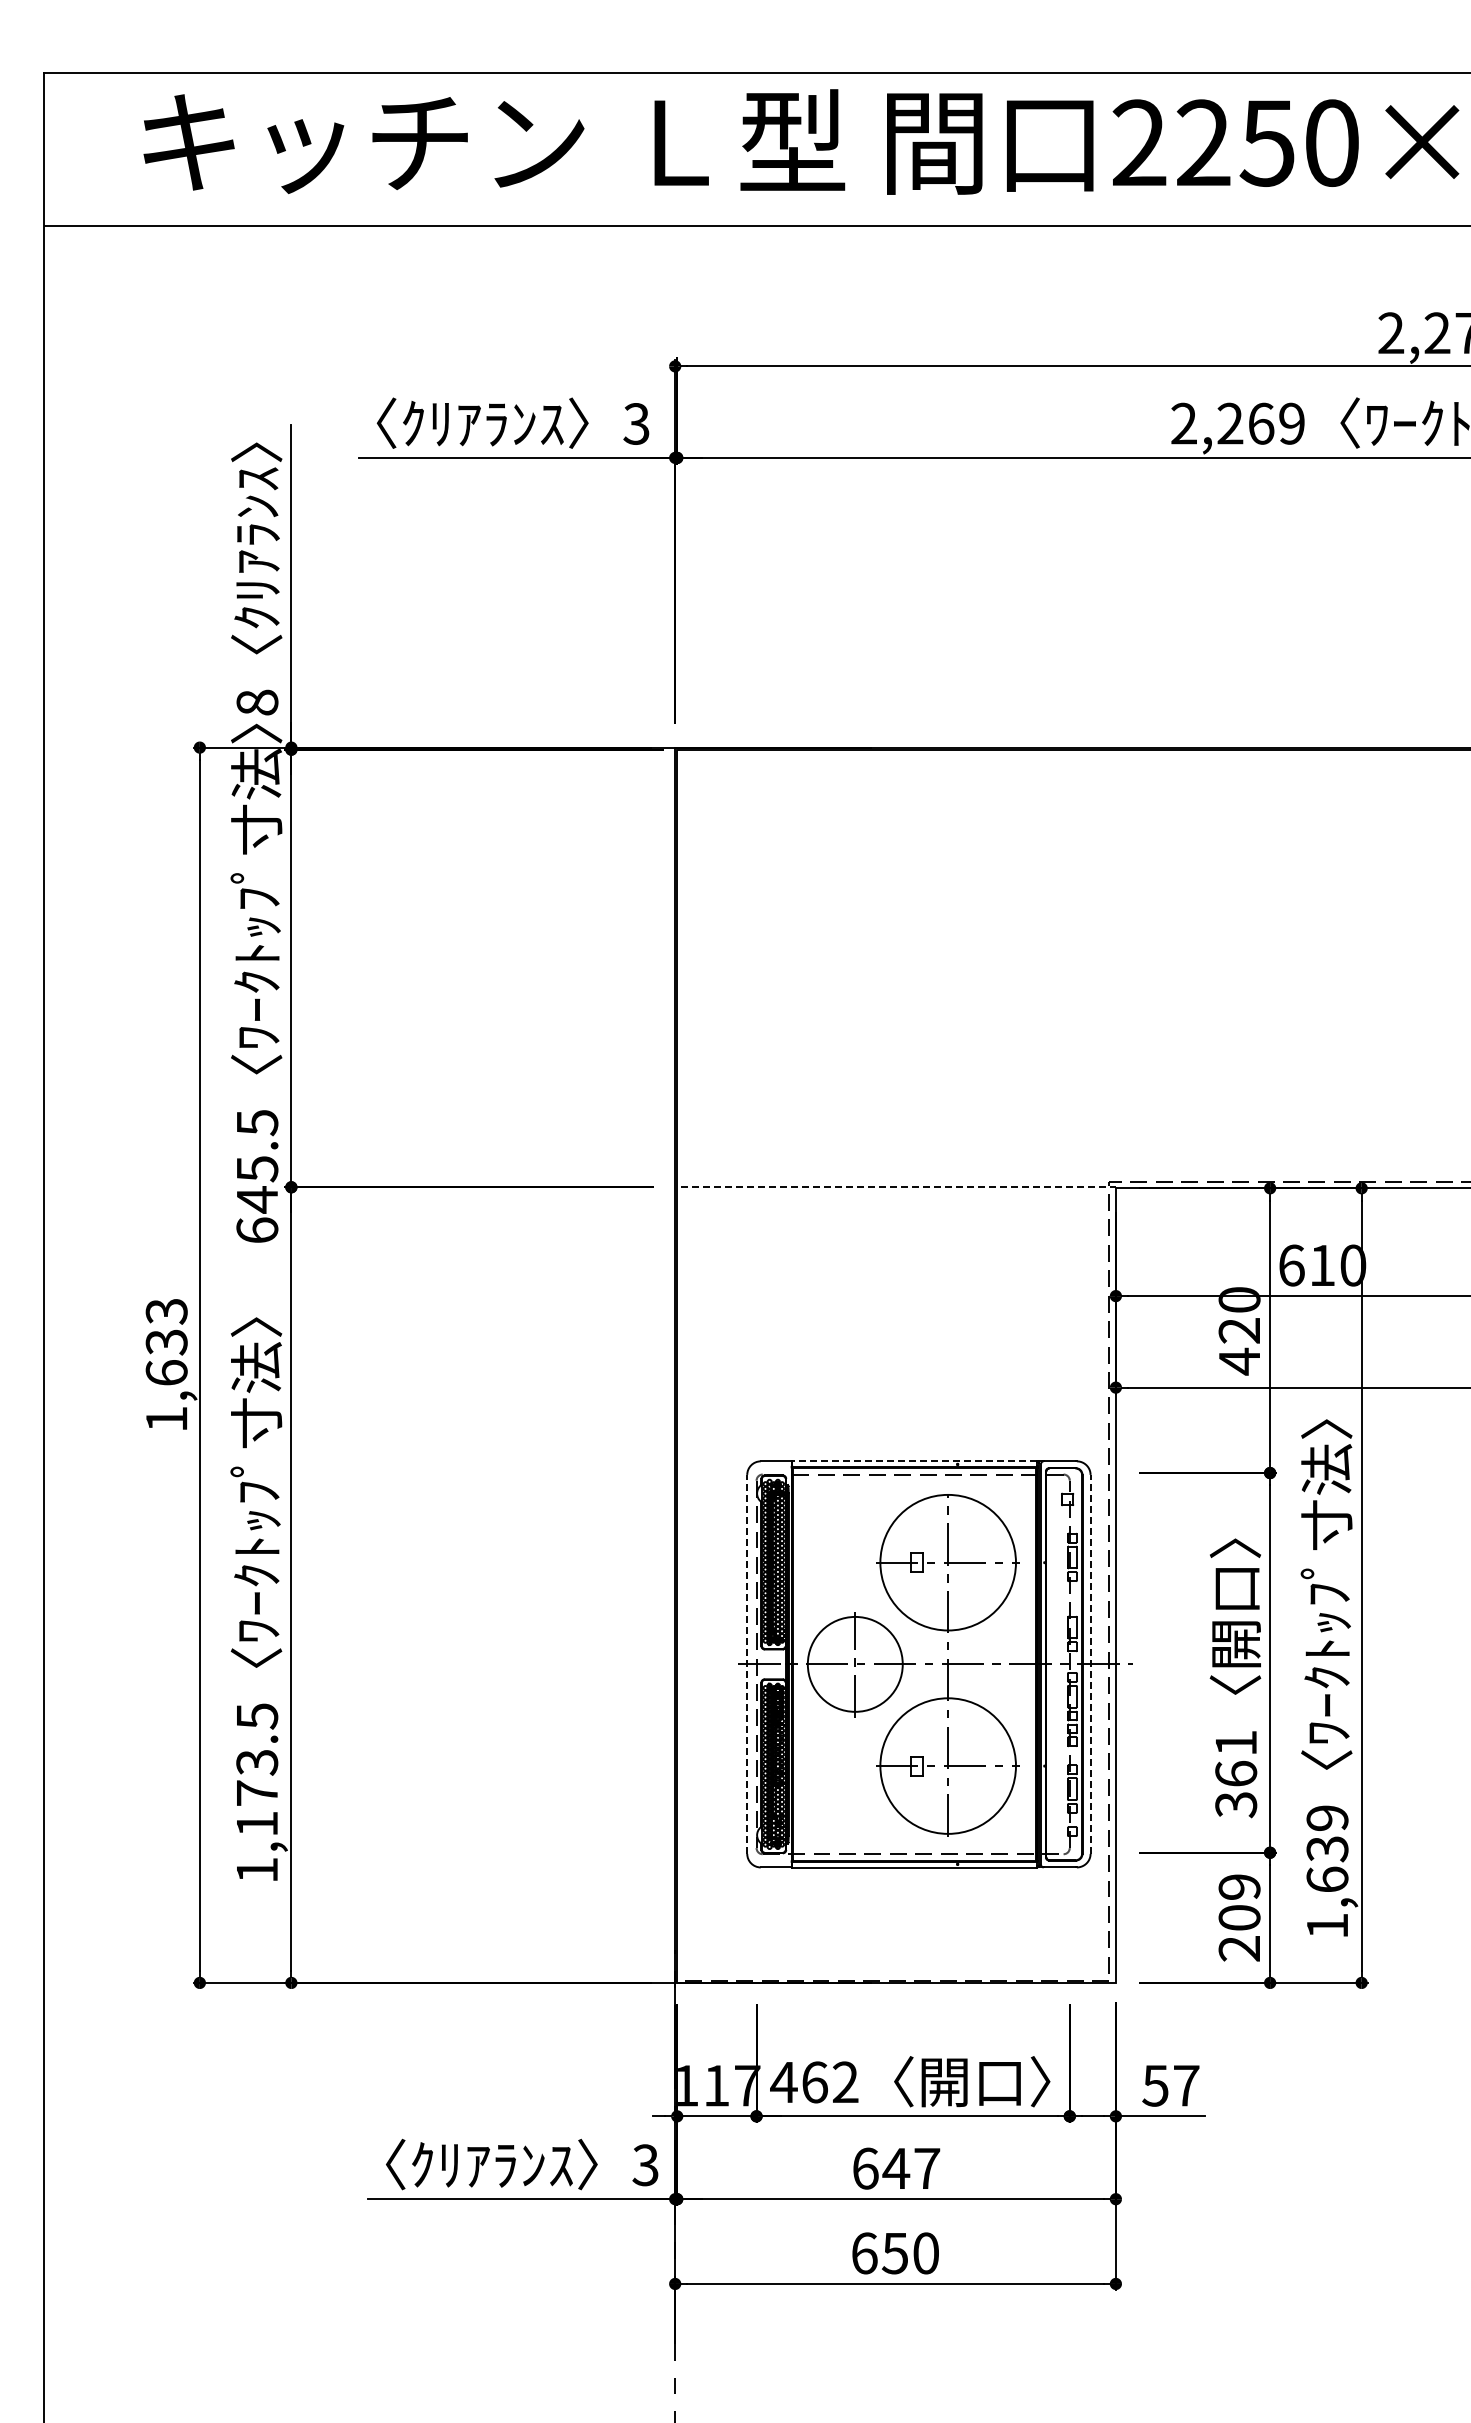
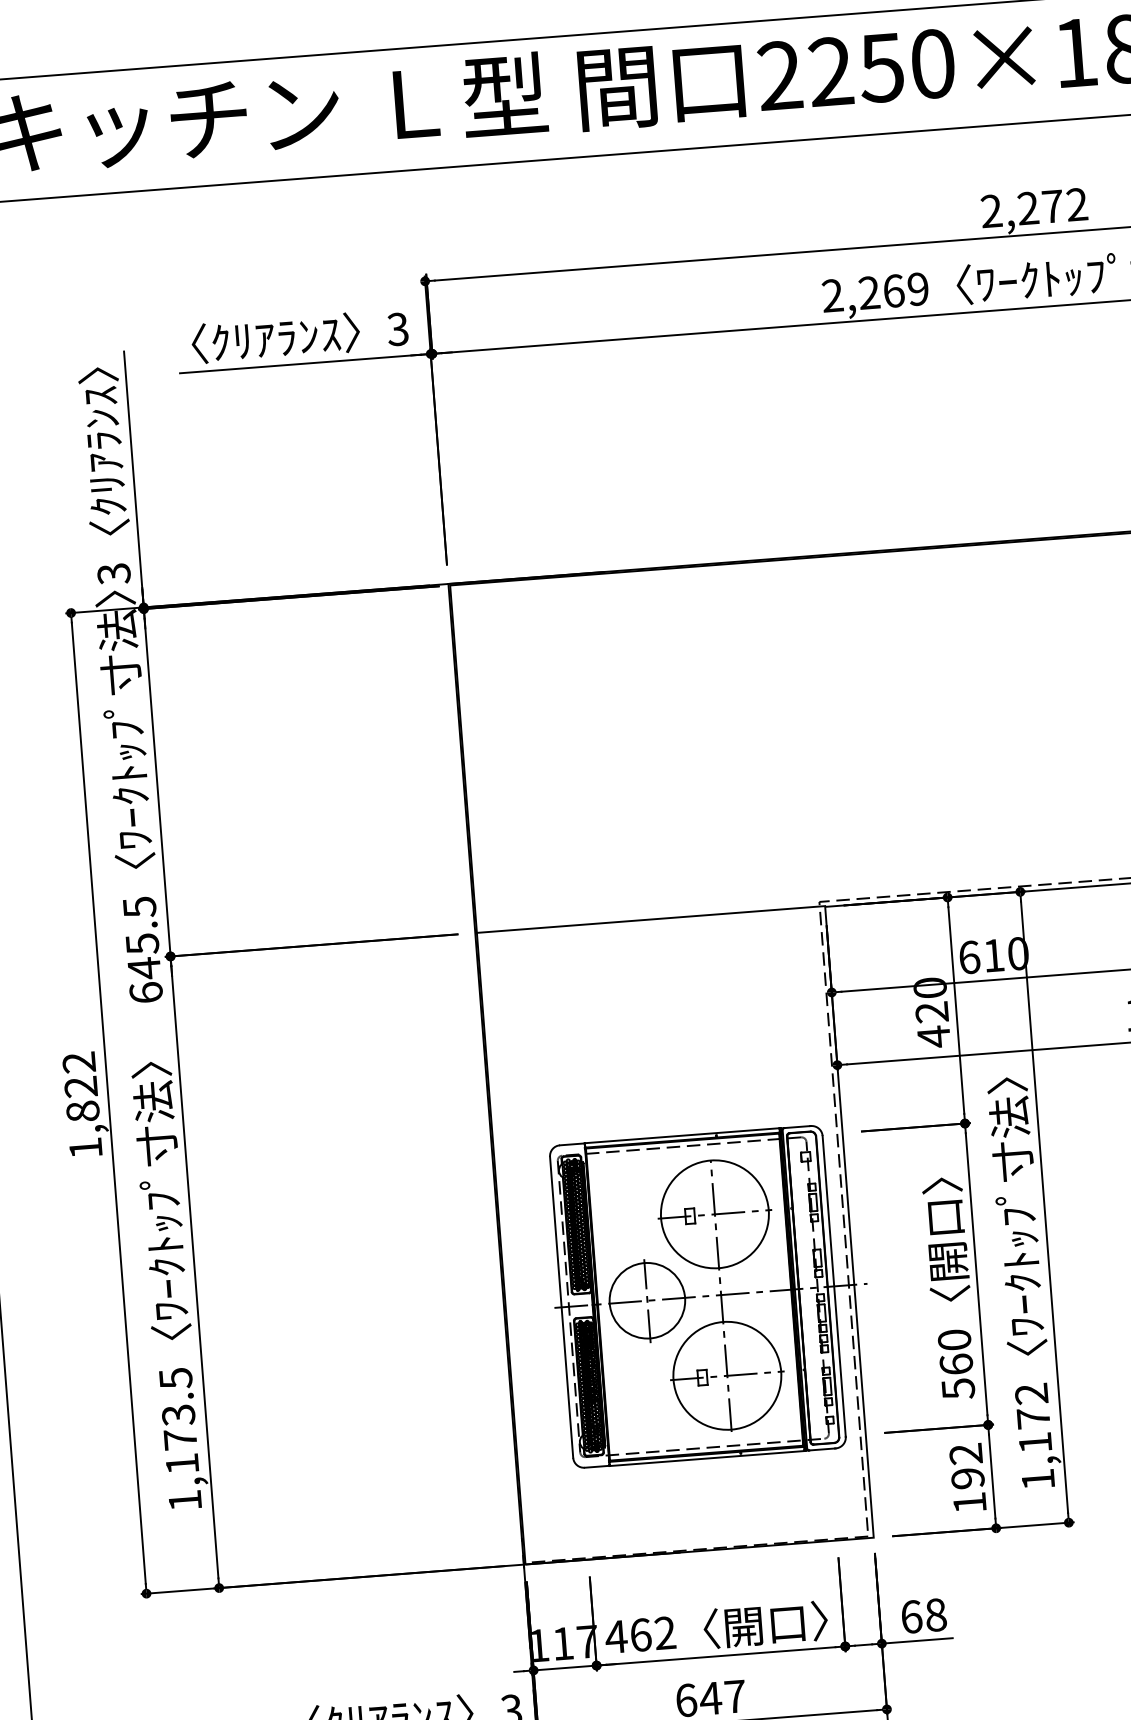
text: (257, 702) -> (114, 573), 8 -> 3
line: (898, 1187) -> (652, 919), dashed -> solid
text: (166, 1341) -> (80, 1086), 1,633 -> 1,822
line: (914, 1461) -> (682, 1136), dashed -> solid
line: (747, 1663) -> (561, 1306), dashed -> solid
line: (1090, 1663) -> (834, 1285), dashed -> solid
text: (1236, 1774) -> (956, 1364), 361 -> 560
text: (1327, 1848) -> (1033, 1418), 1,639 -> 1,172
text: (1239, 1917) -> (967, 1478), 209 -> 192
text: (1170, 2085) -> (923, 1615), 57 -> 68

